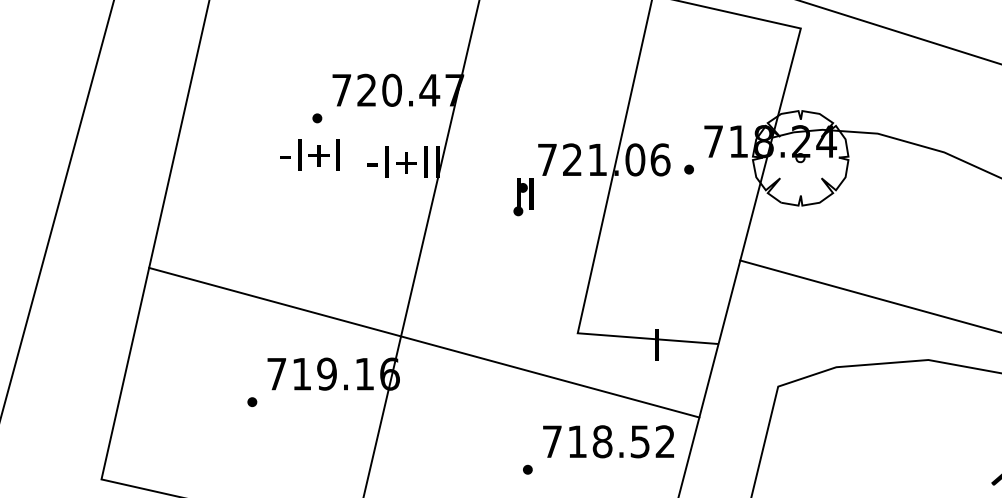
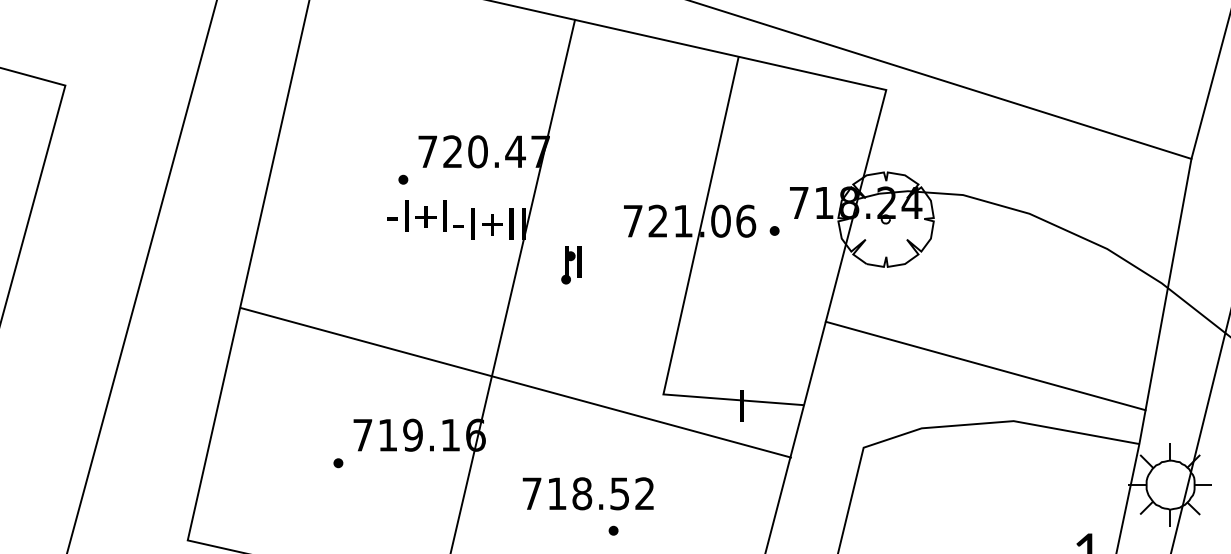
text: (309, 154) -> (416, 215), moved
part: (523, 197) -> (571, 265), moved
line: (423, 342) -> (515, 382), moved
text: (607, 441) -> (587, 493), moved

